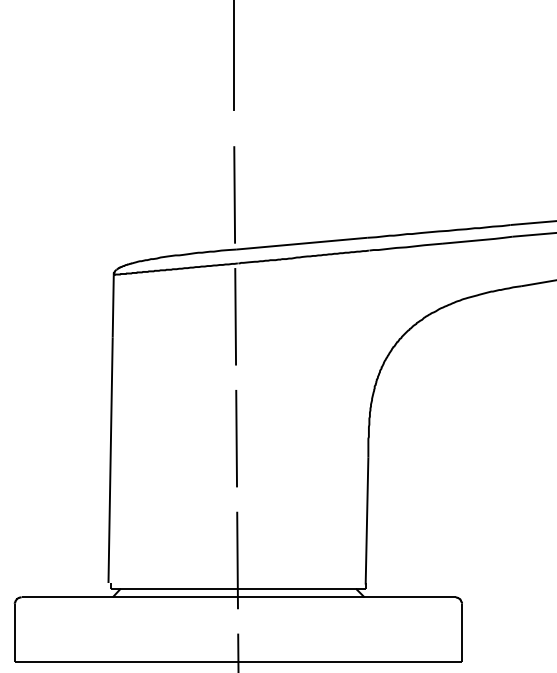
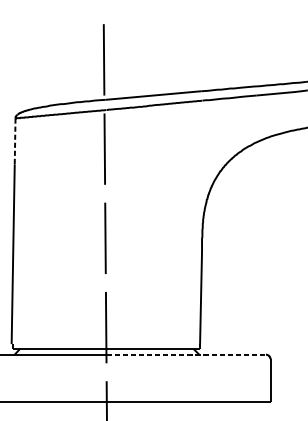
line: (113, 306) -> (15, 141), solid -> dashed
line: (347, 597) -> (186, 354), solid -> dashed

